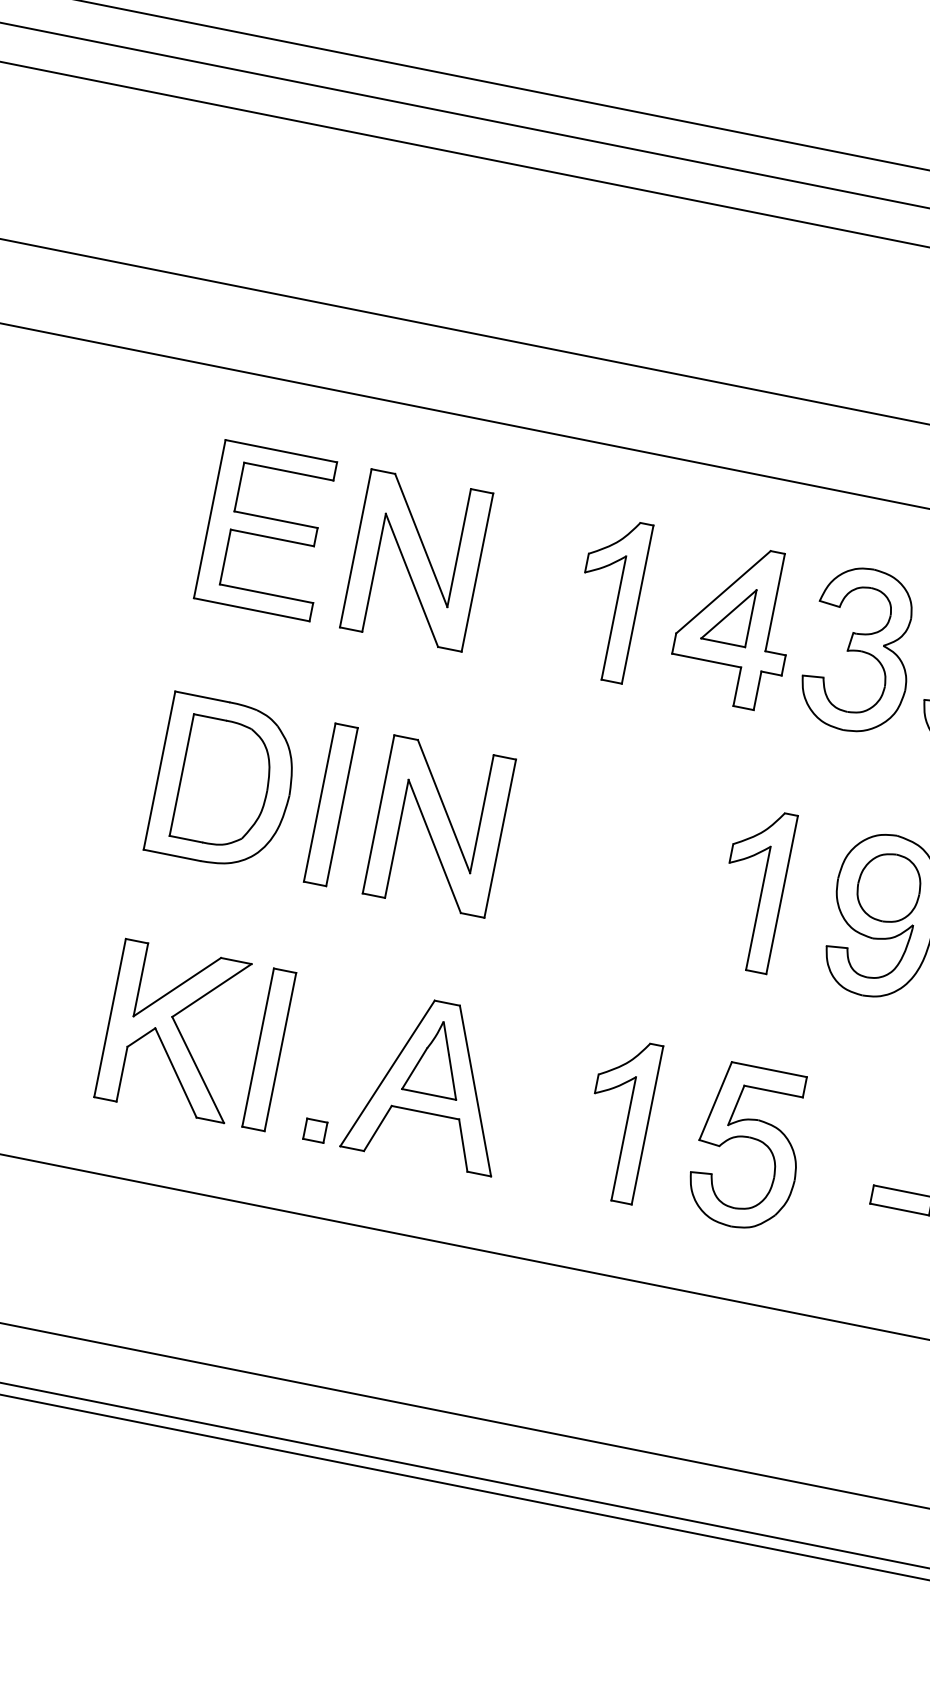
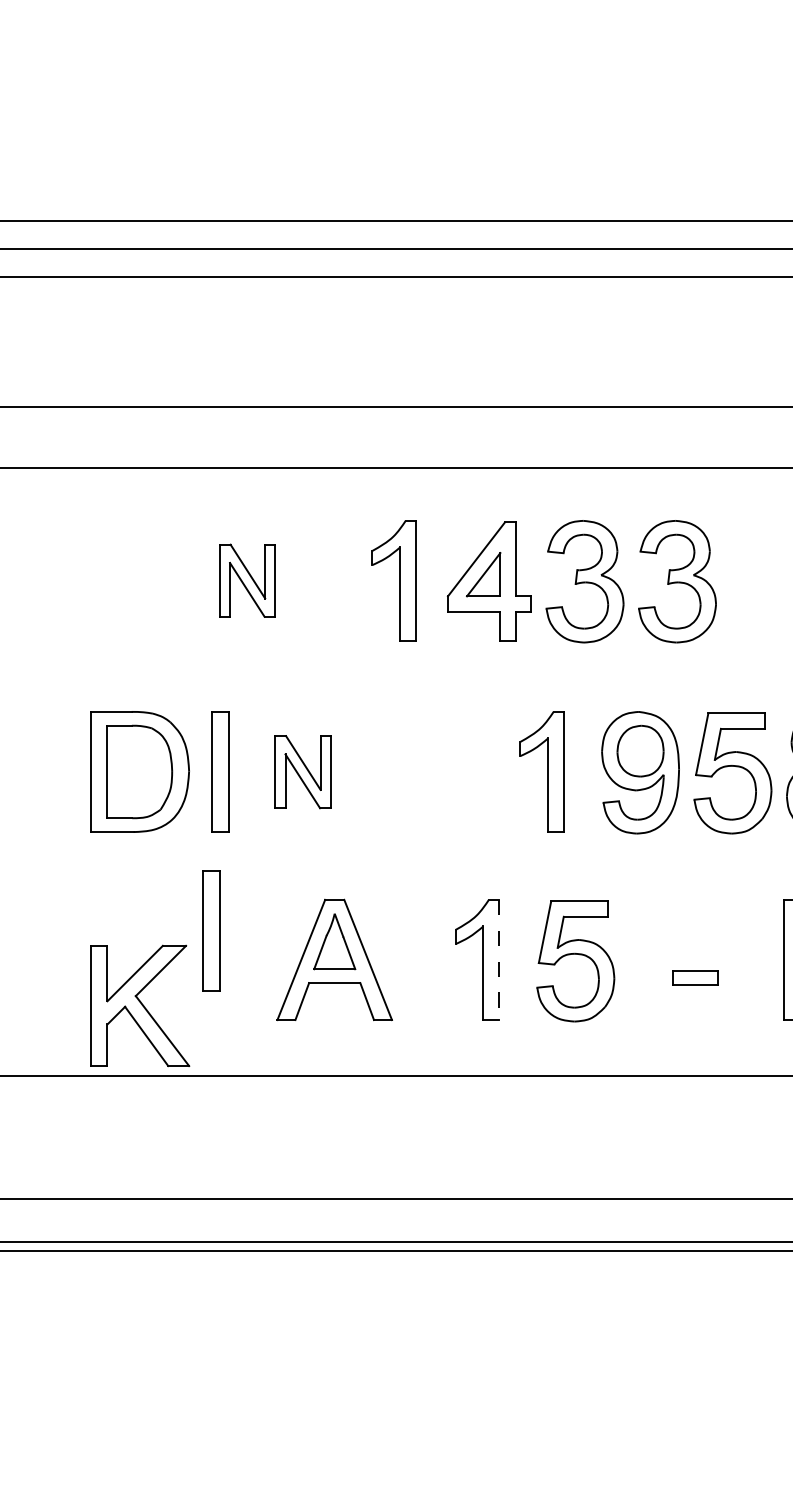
part: (267, 530) -> (134, 580), removed
part: (416, 559) -> (247, 580), size x0.6
part: (438, 827) -> (302, 772), size x0.6
part: (175, 1030) -> (140, 1005), moved
part: (269, 1049) -> (211, 930), moved
line: (646, 1126) -> (498, 960), solid -> dashed
part: (314, 1130) -> (256, 1012), removed

